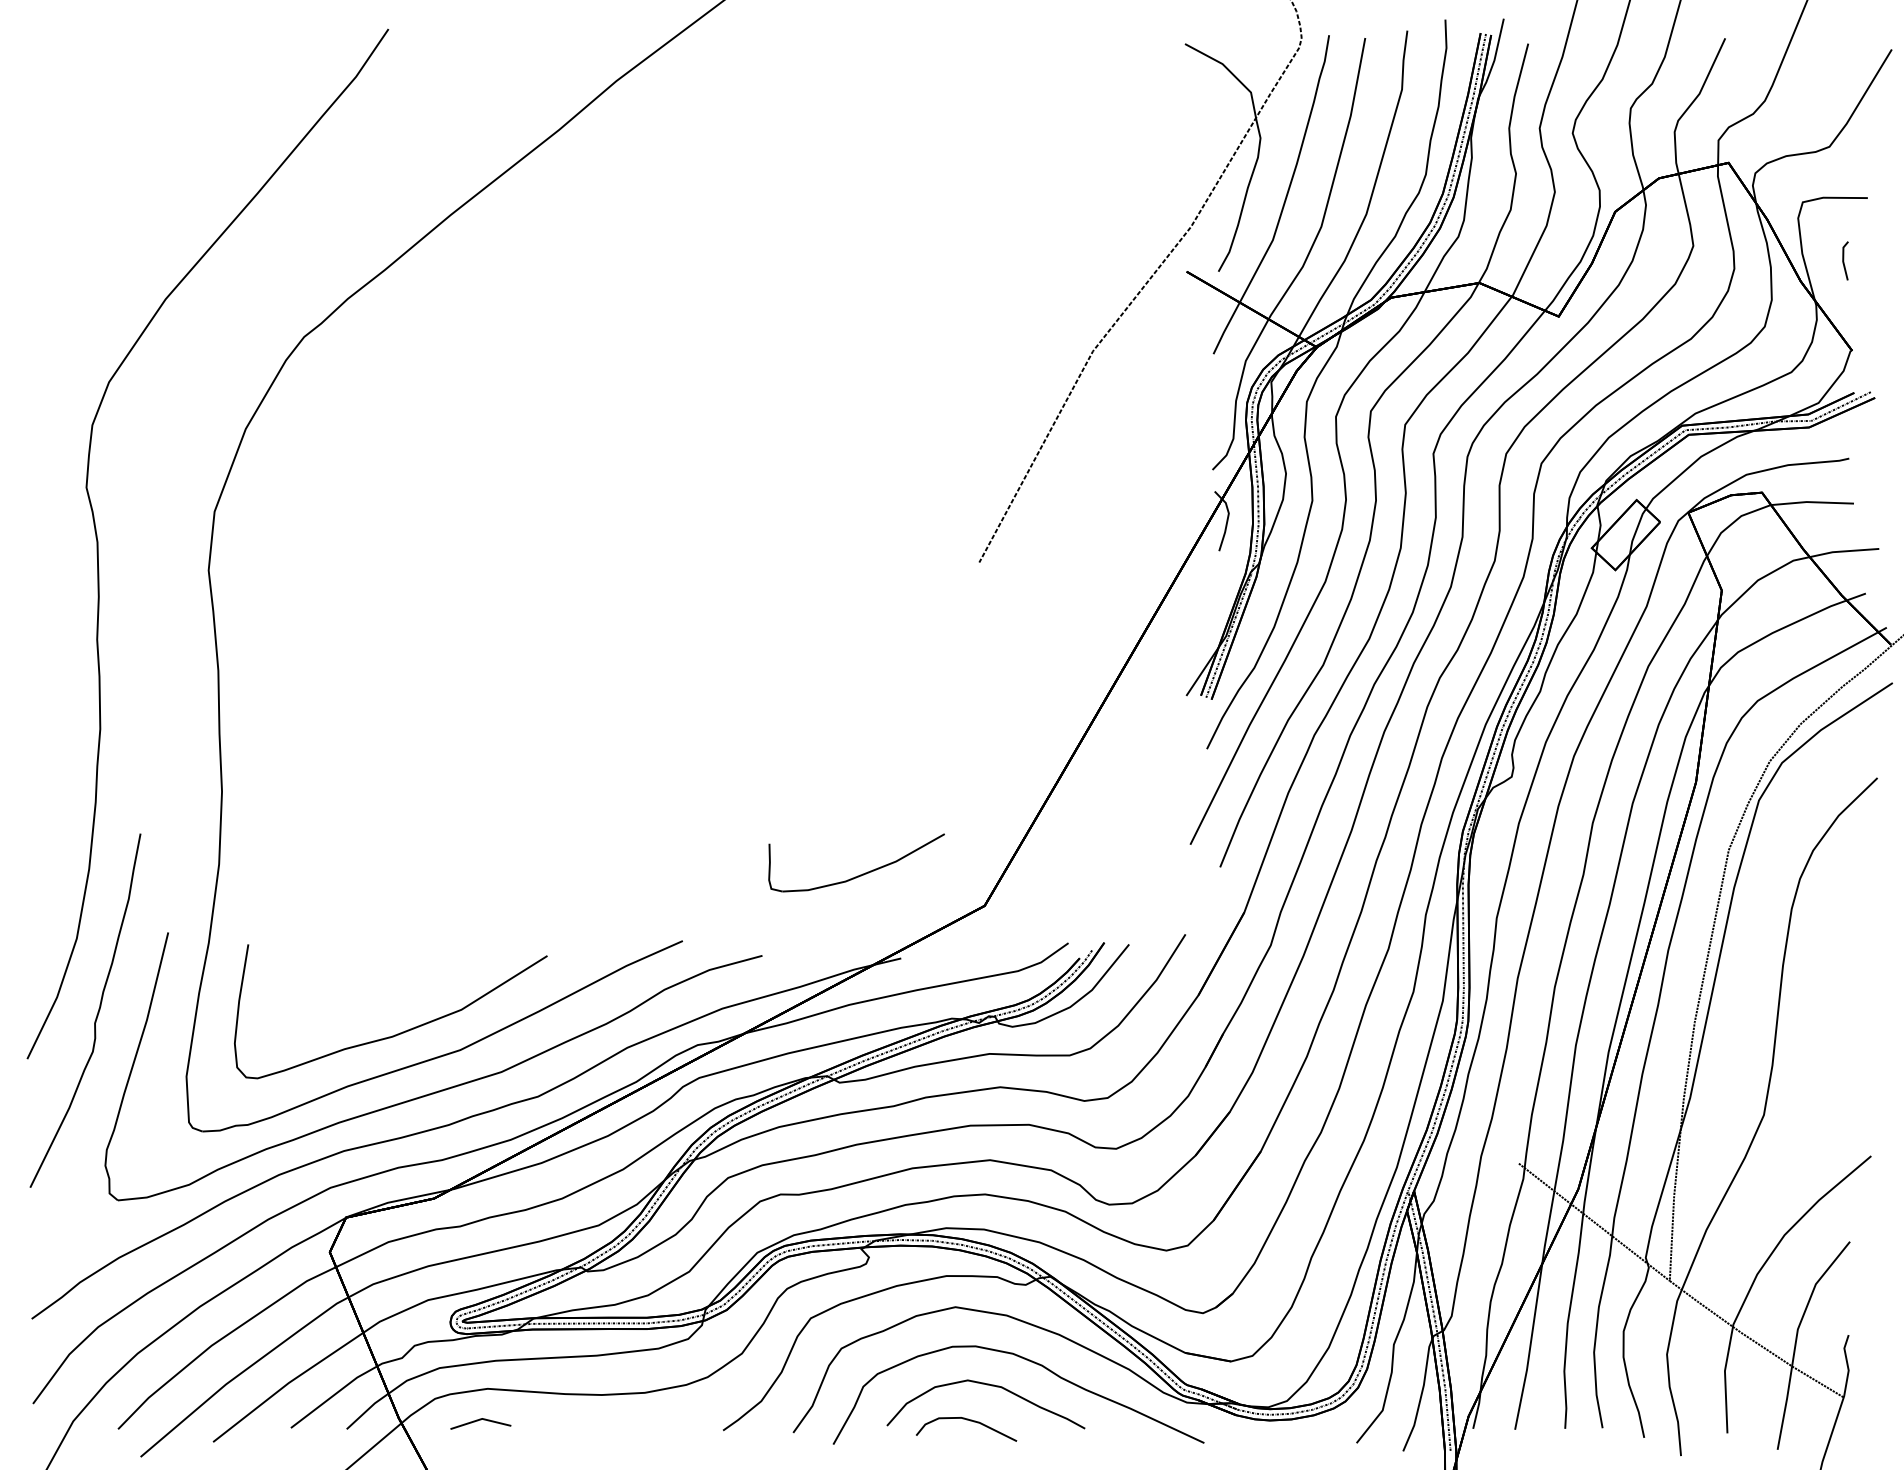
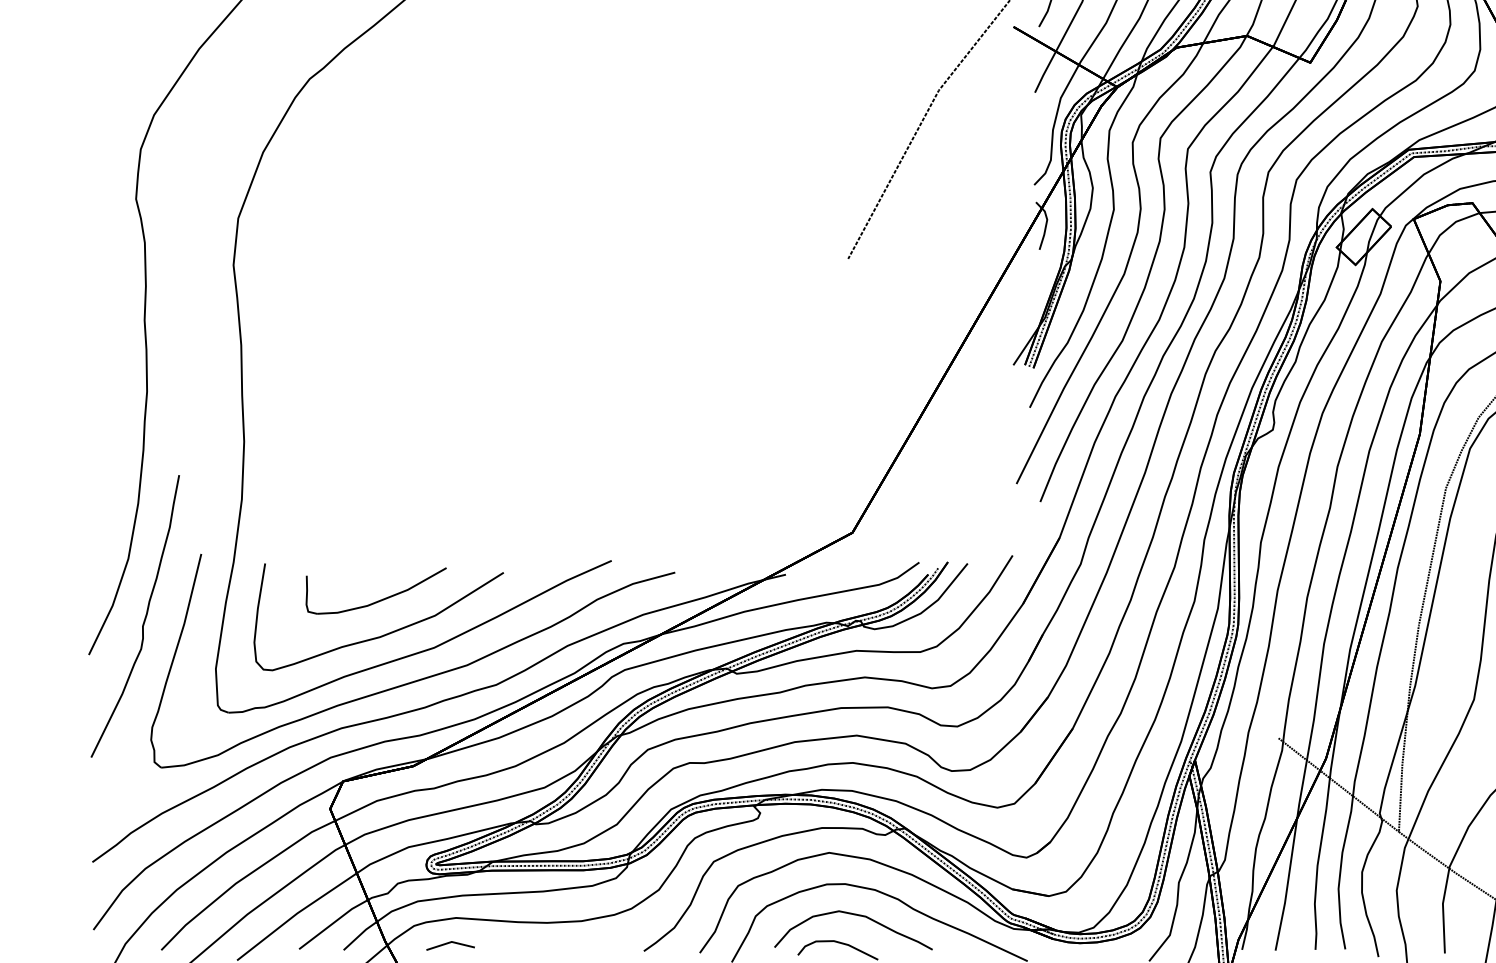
part: (862, 873) -> (380, 599), moved

